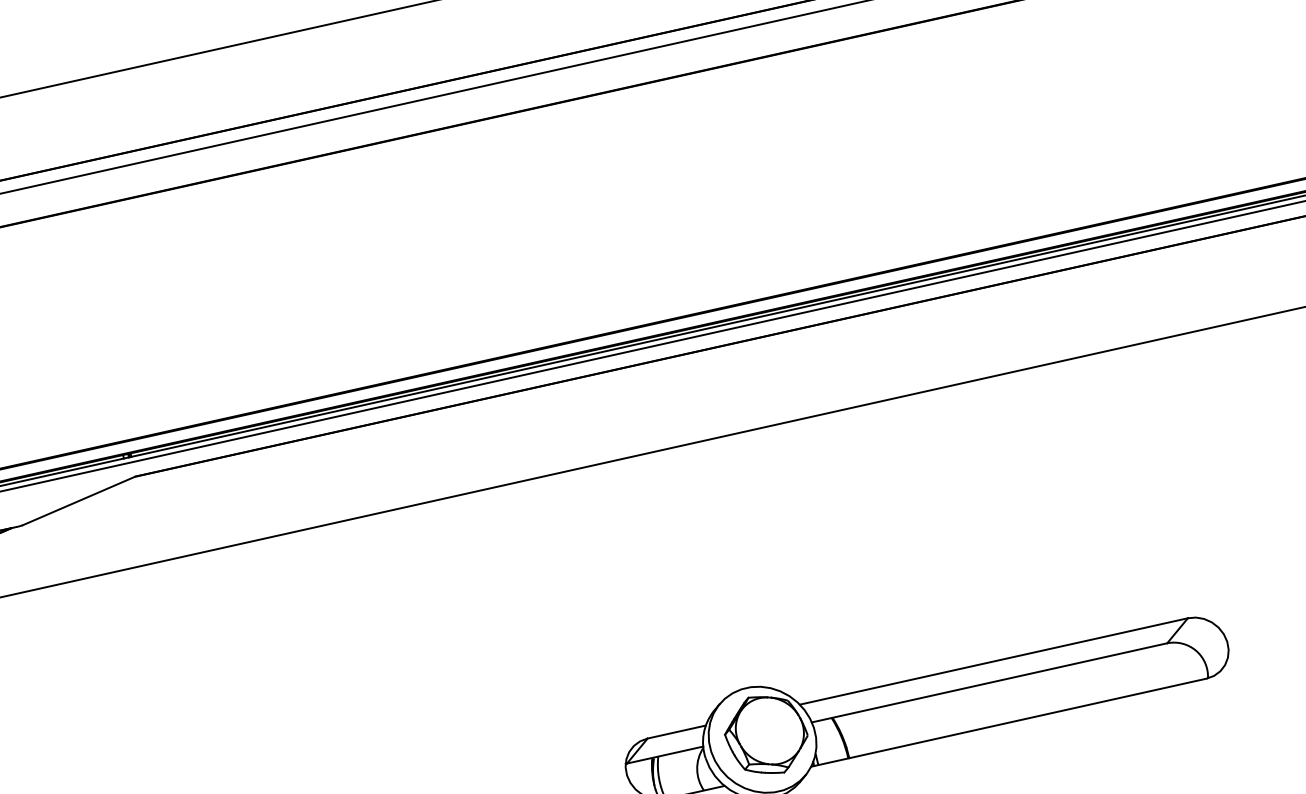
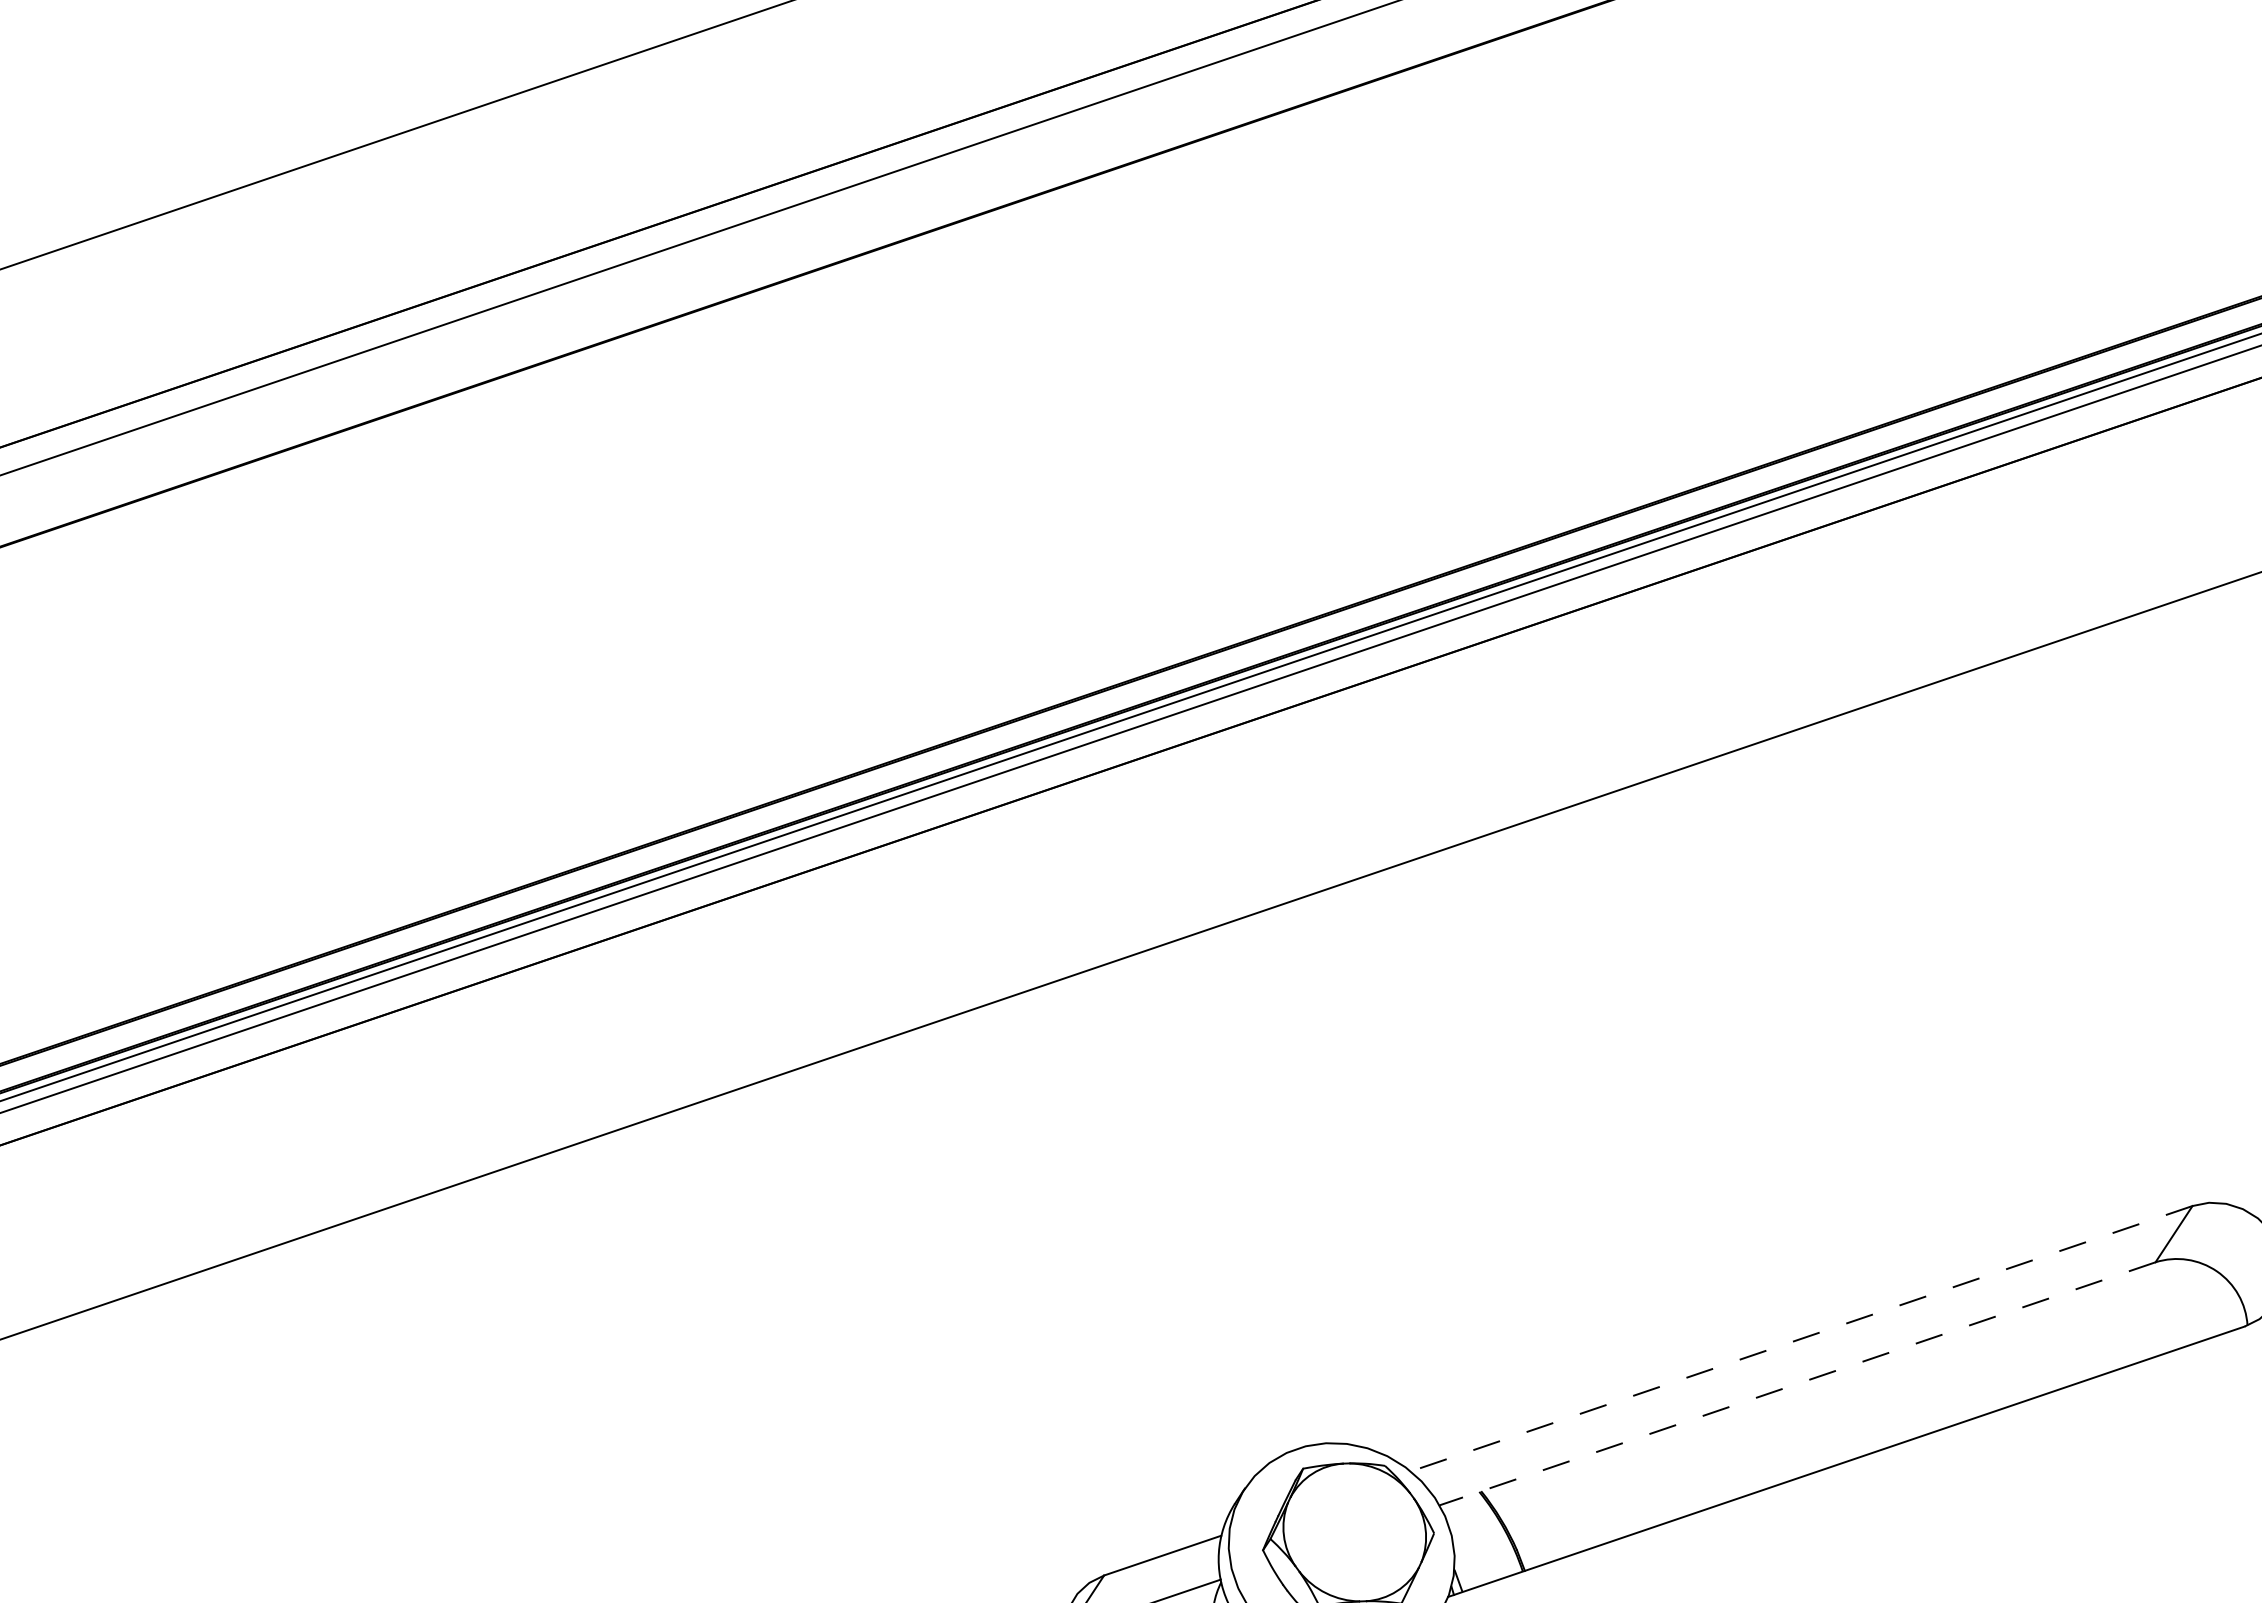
line: (993, 661) -> (1800, 1338), solid -> dashed
line: (989, 682) -> (1797, 1383), solid -> dashed

